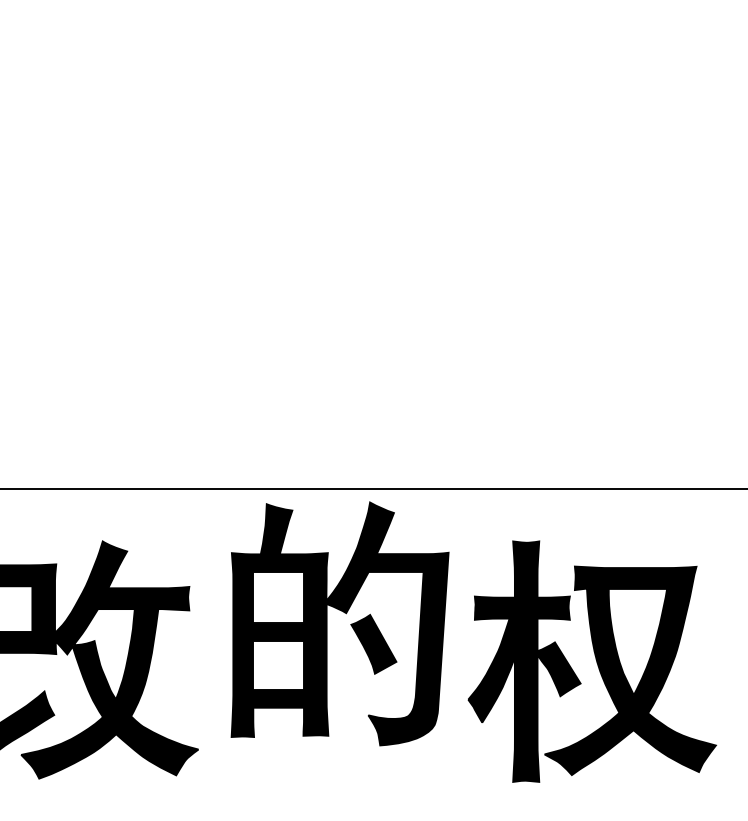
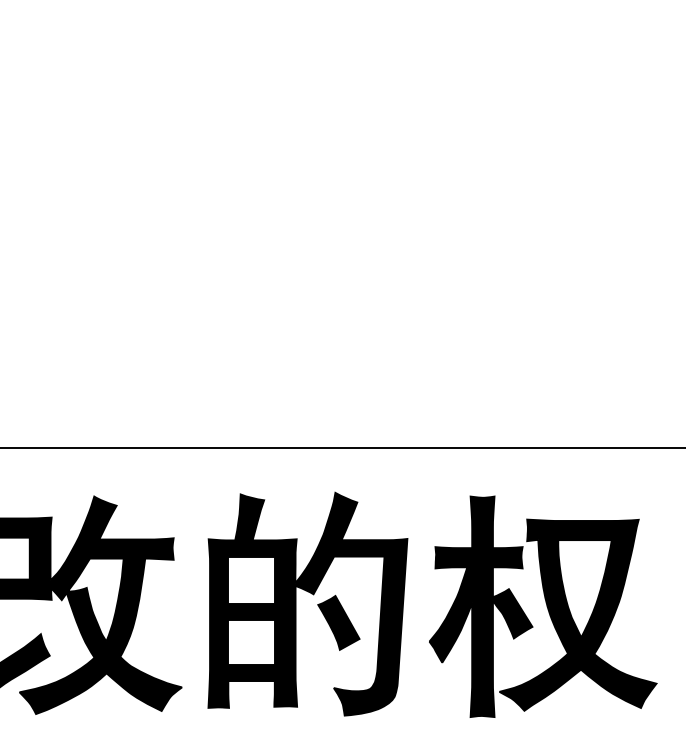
part: (344, 613) -> (311, 594), moved

